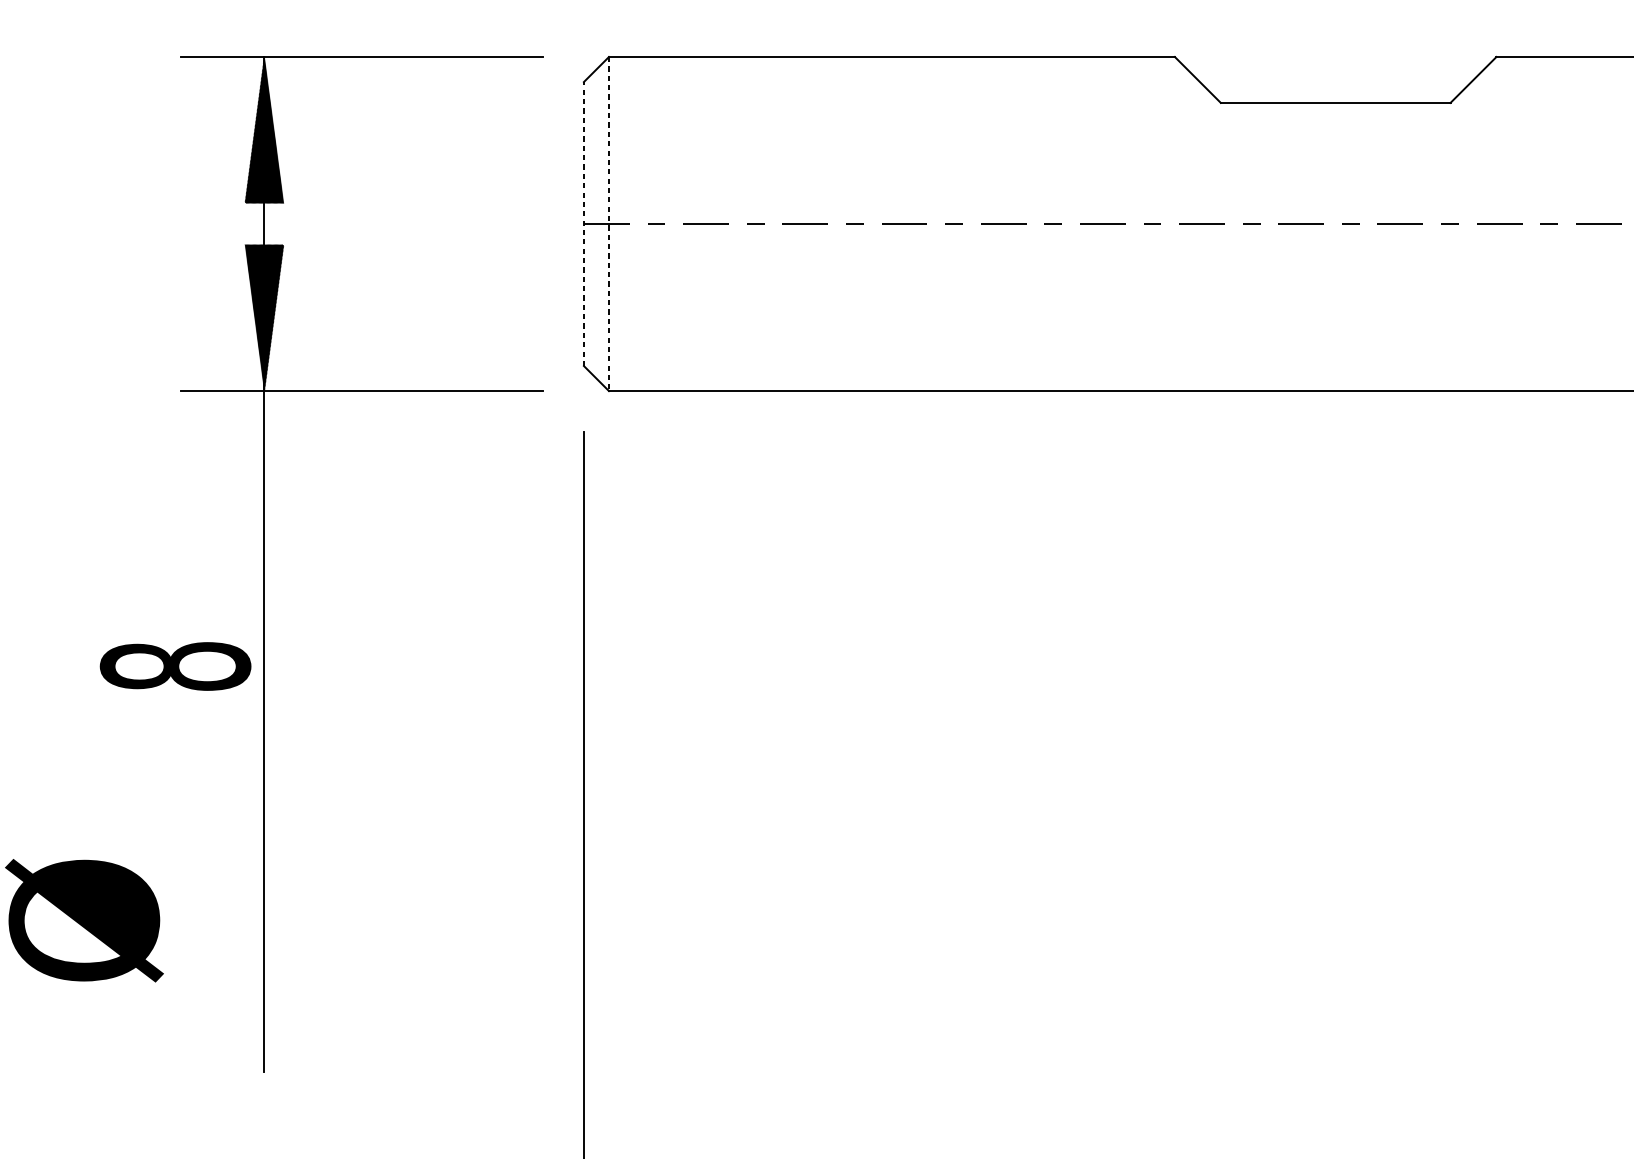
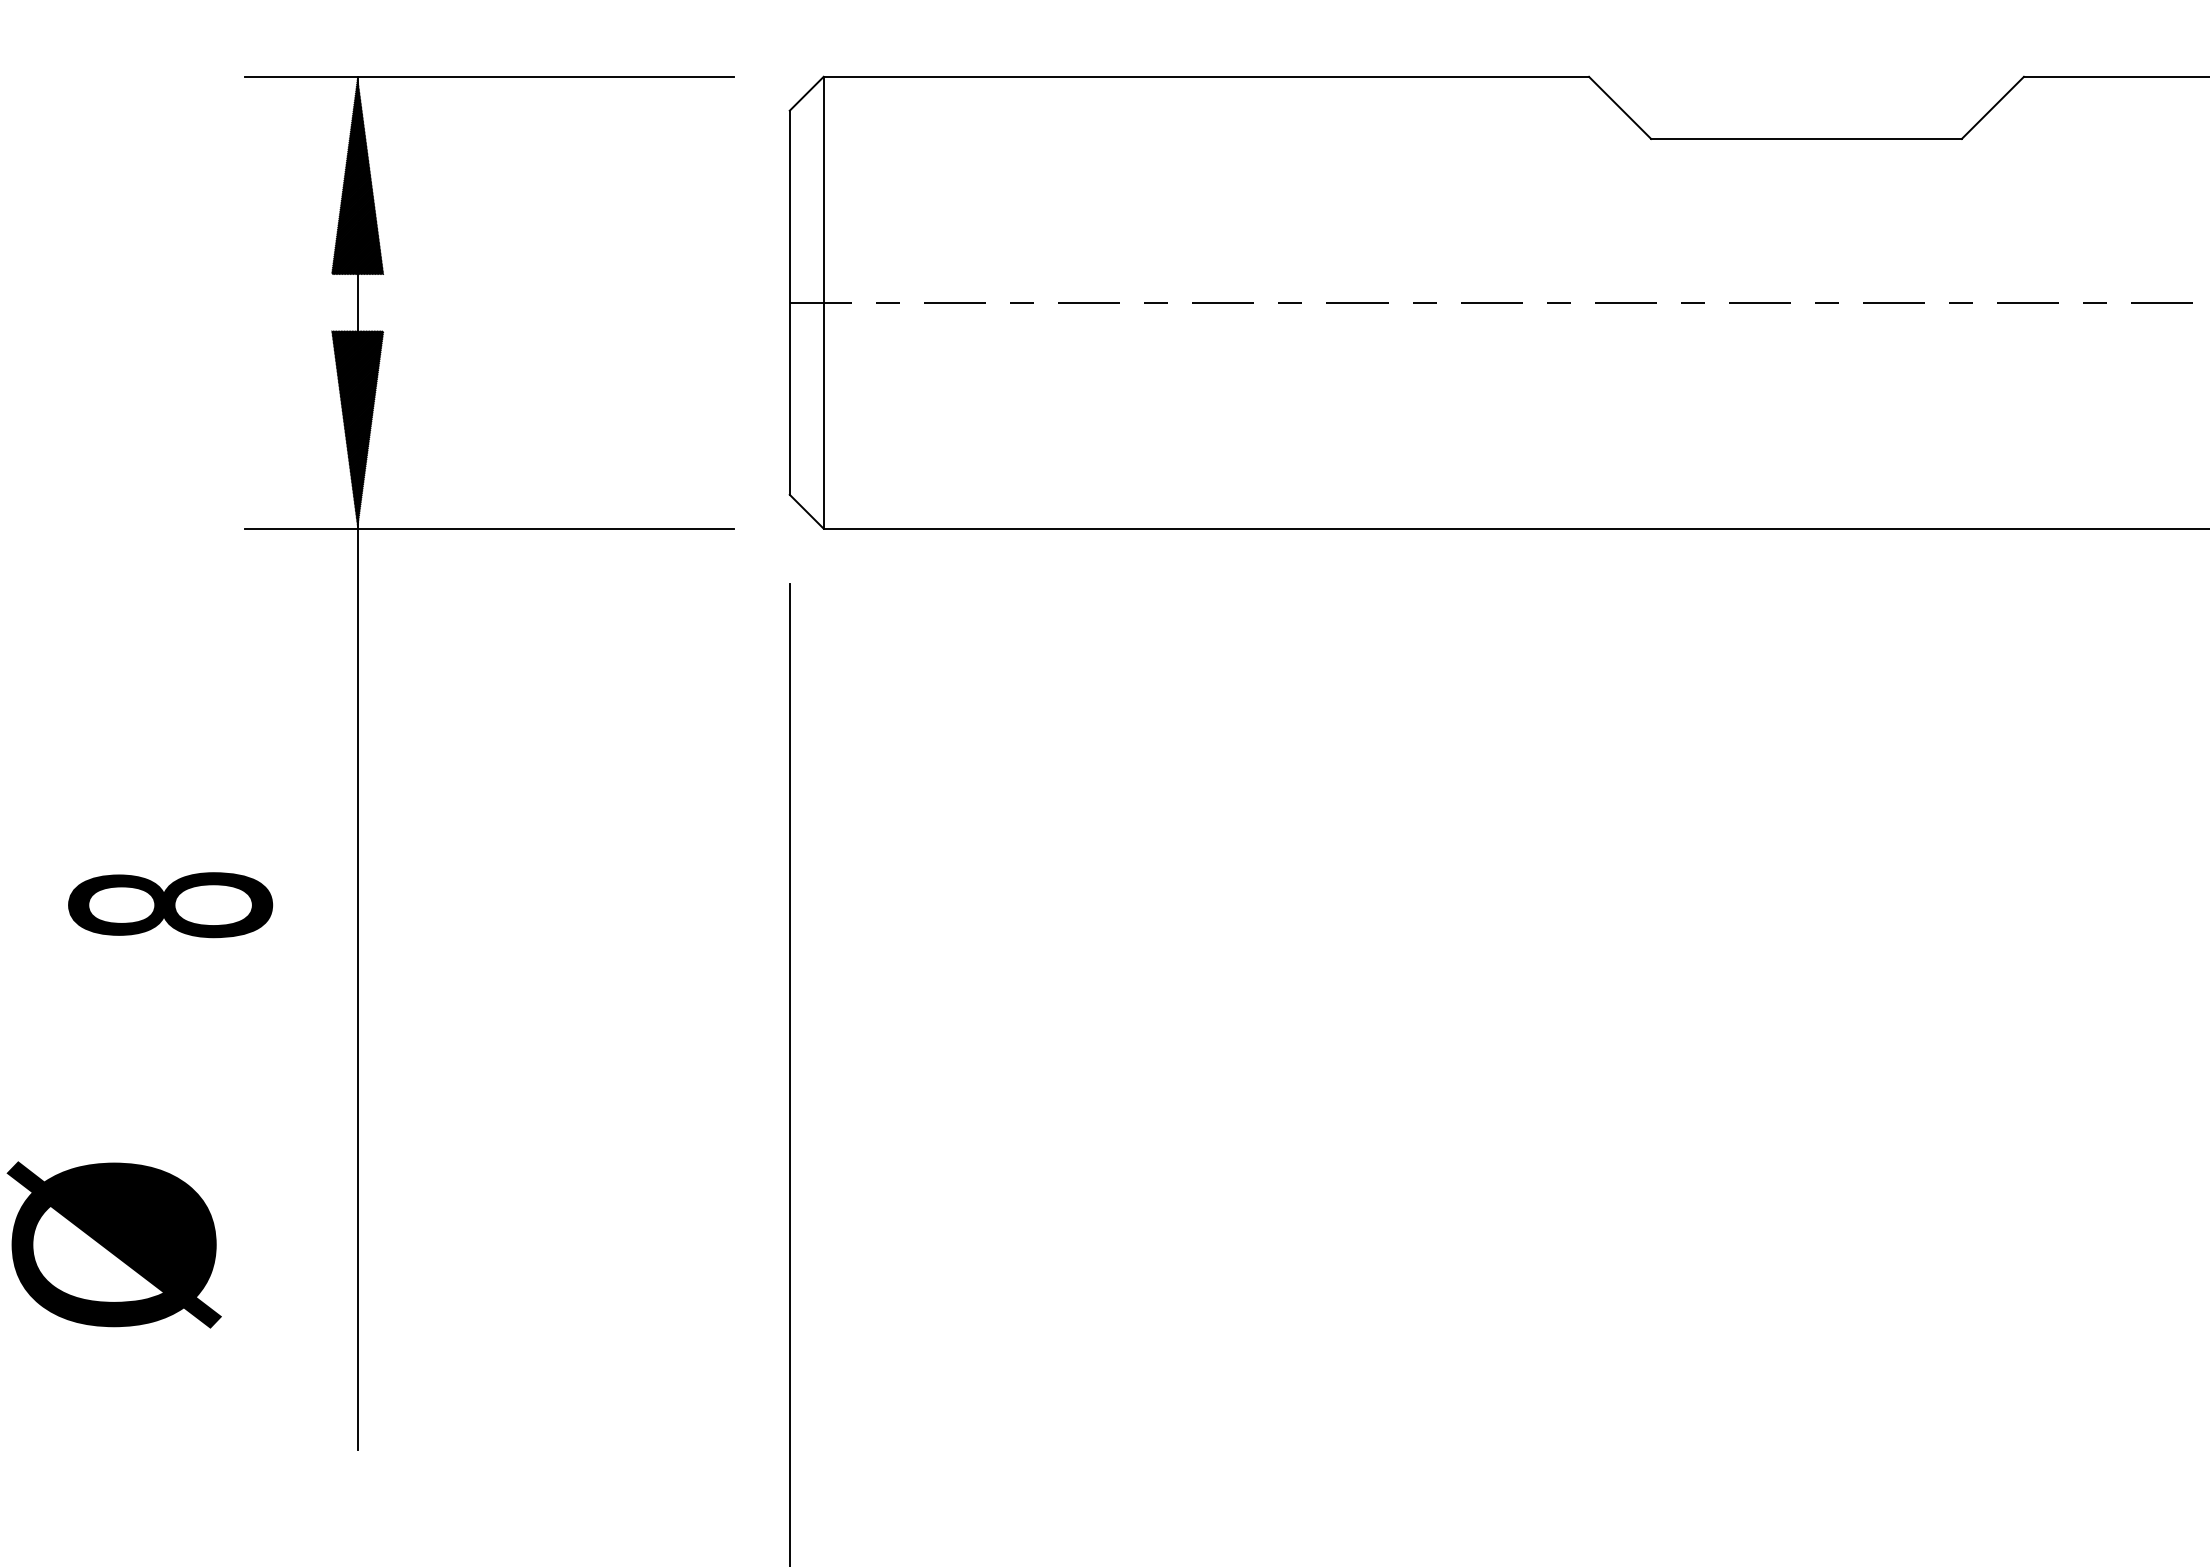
line: (583, 223) -> (789, 302), dashed -> solid
line: (608, 223) -> (823, 302), dashed -> solid
text: (175, 666) -> (170, 905), moved

